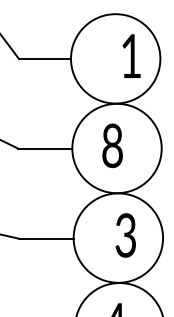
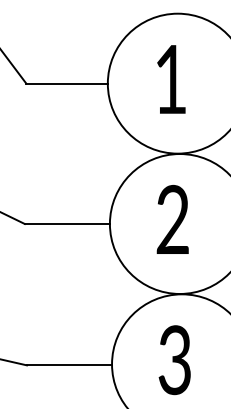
text: (131, 55) -> (171, 78), moved
text: (112, 146) -> (172, 220), 8 -> 2
text: (125, 235) -> (174, 360), moved

